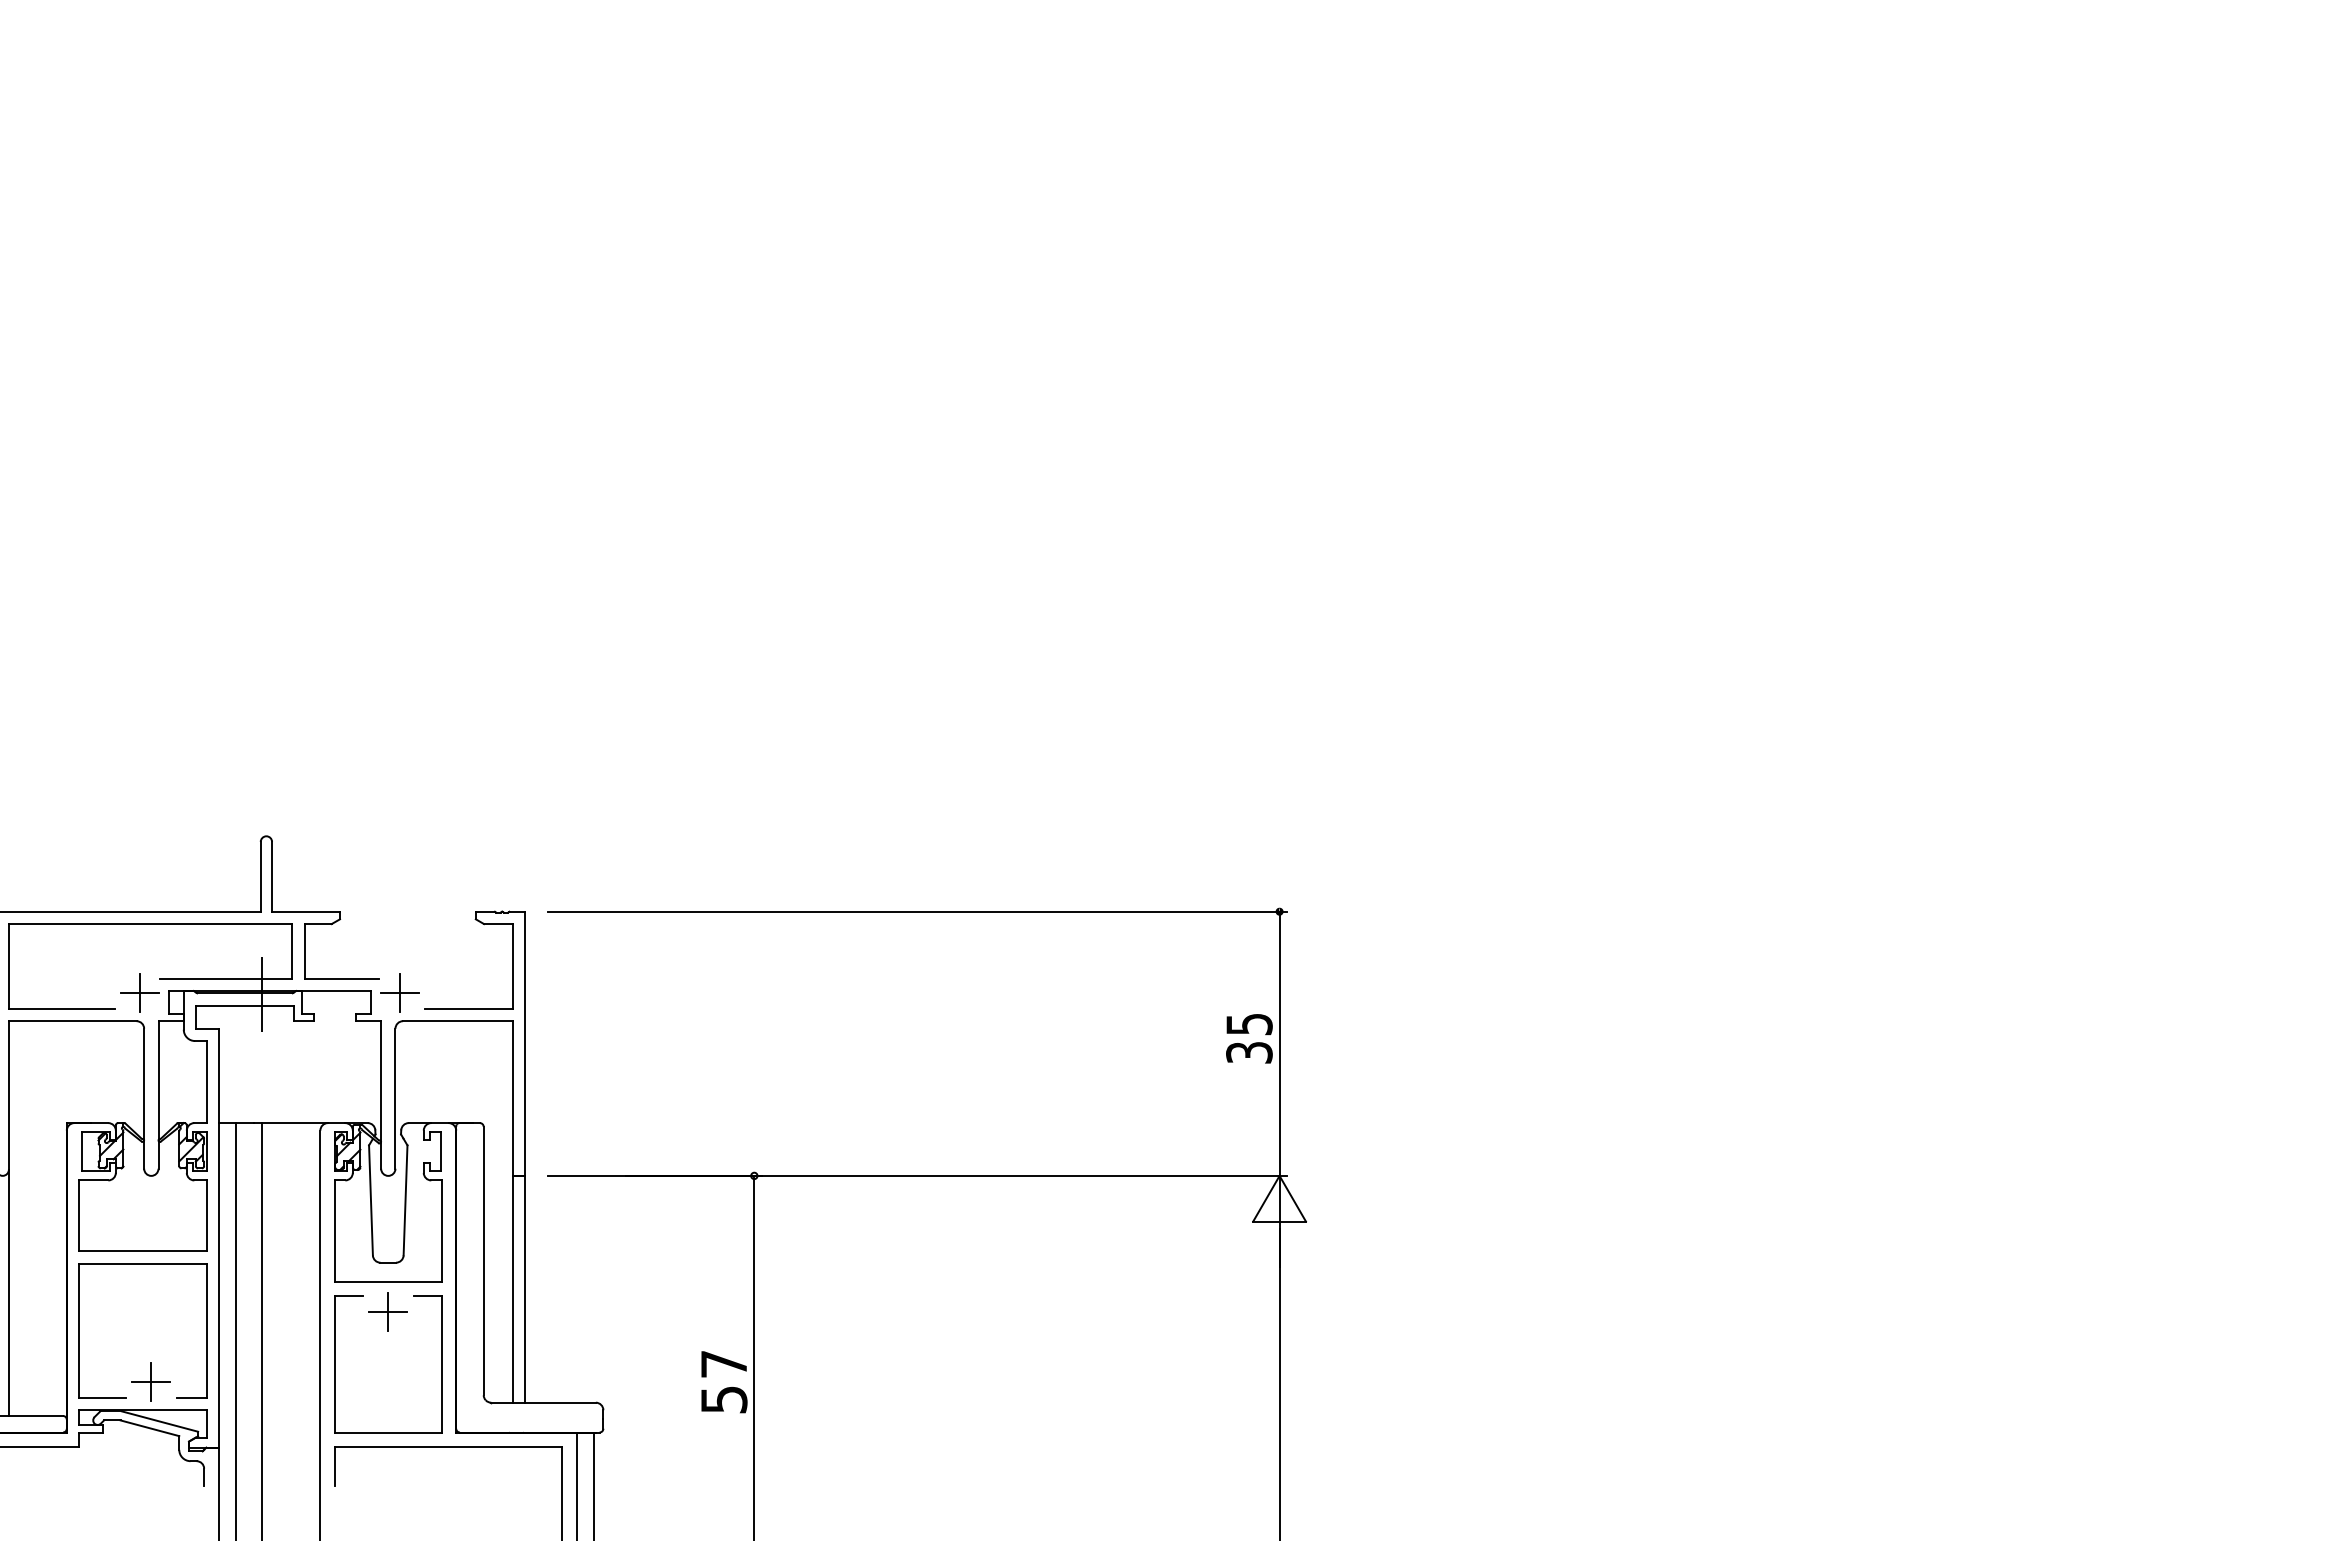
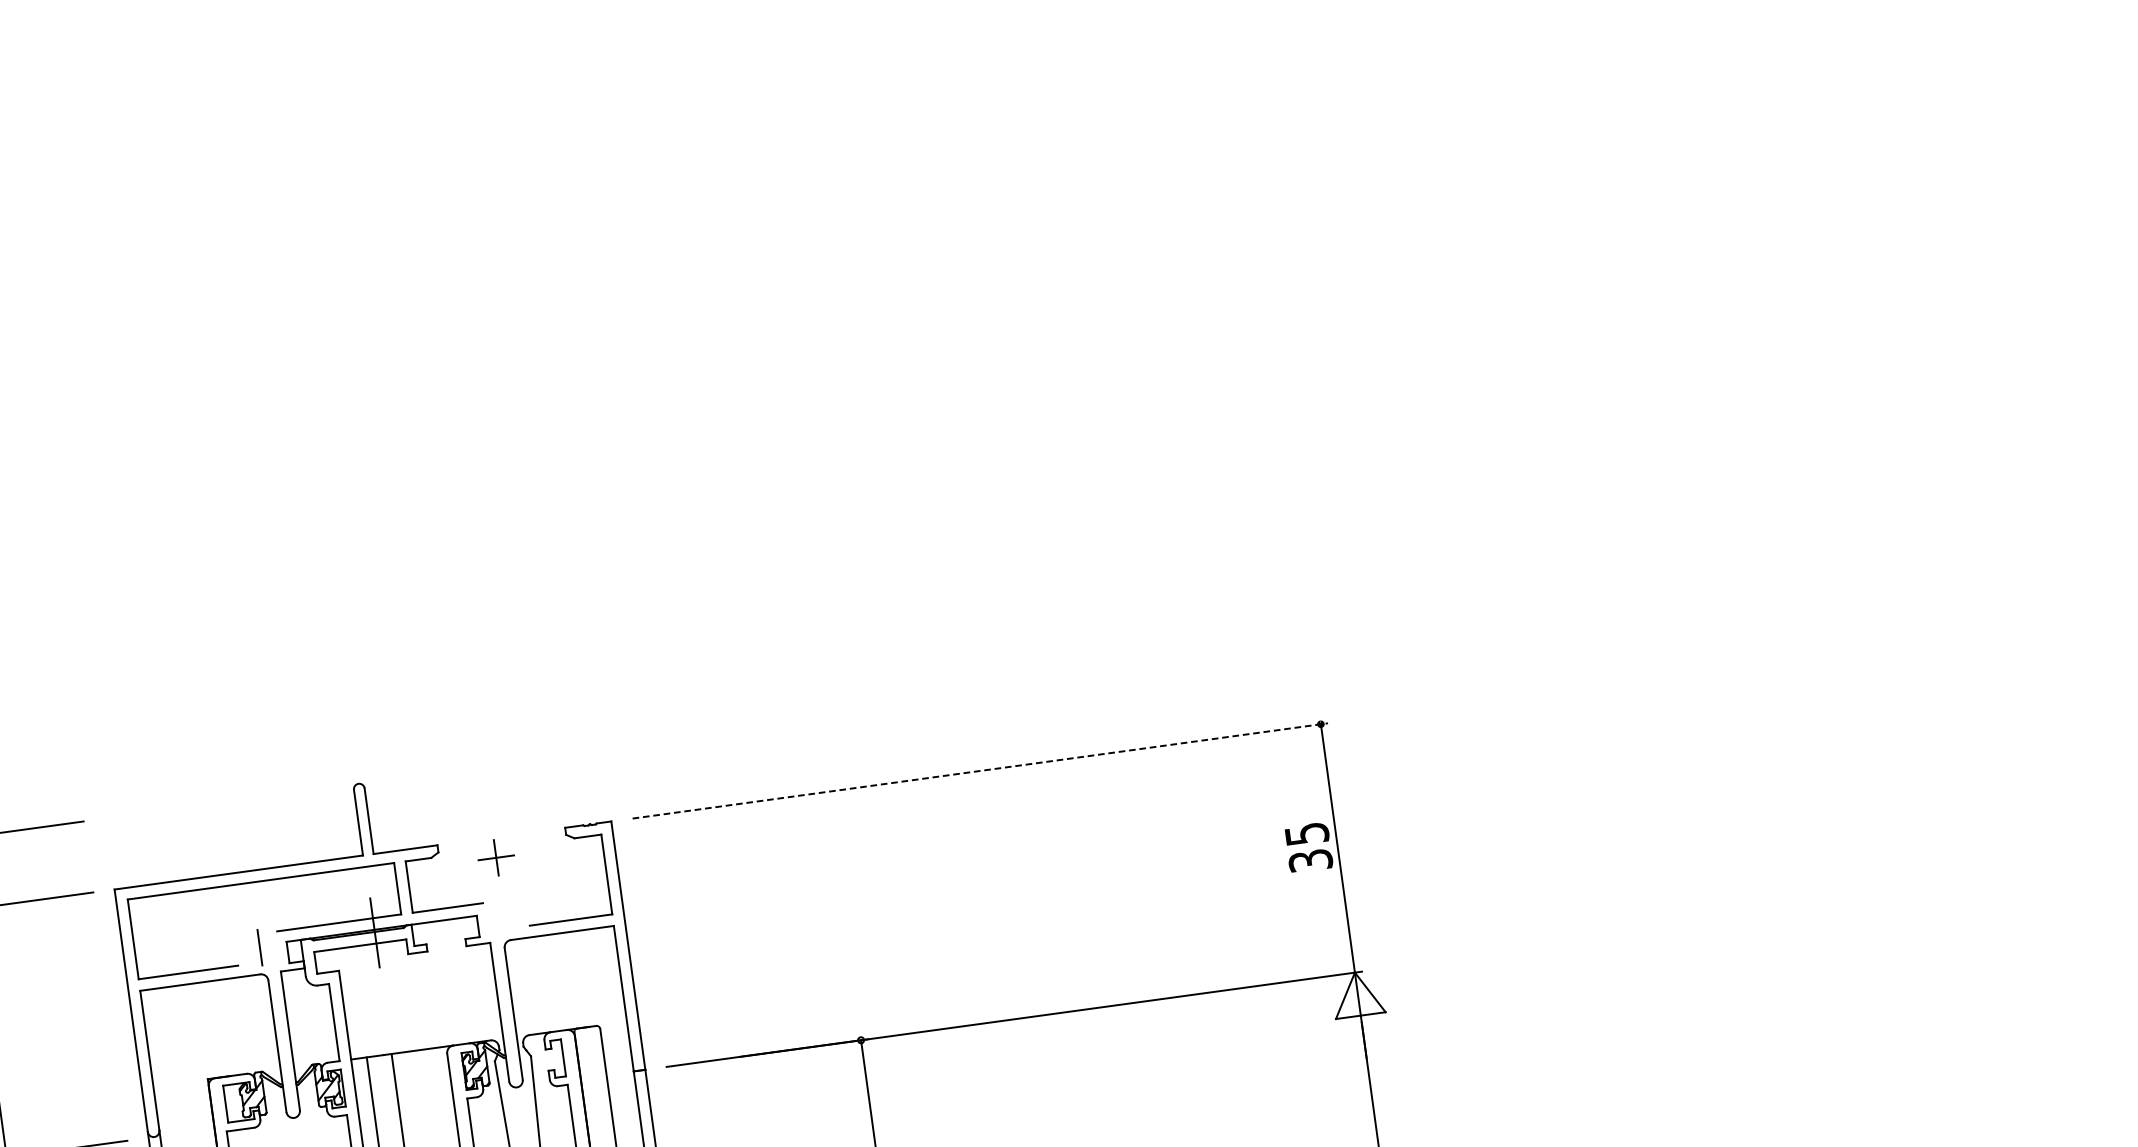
line: (917, 911) -> (980, 770), solid -> dashed
part: (399, 992) -> (496, 857), moved
line: (139, 993) -> (259, 947), removed

